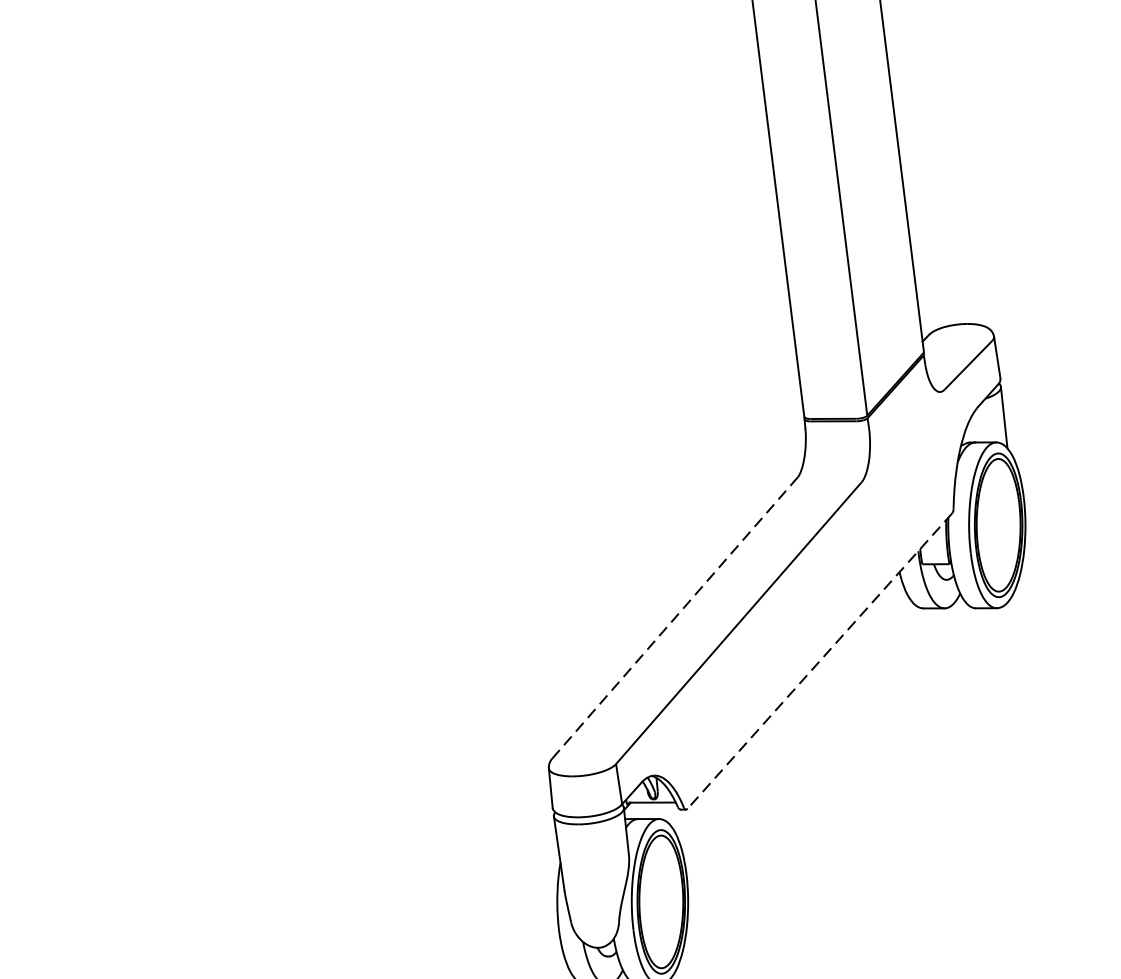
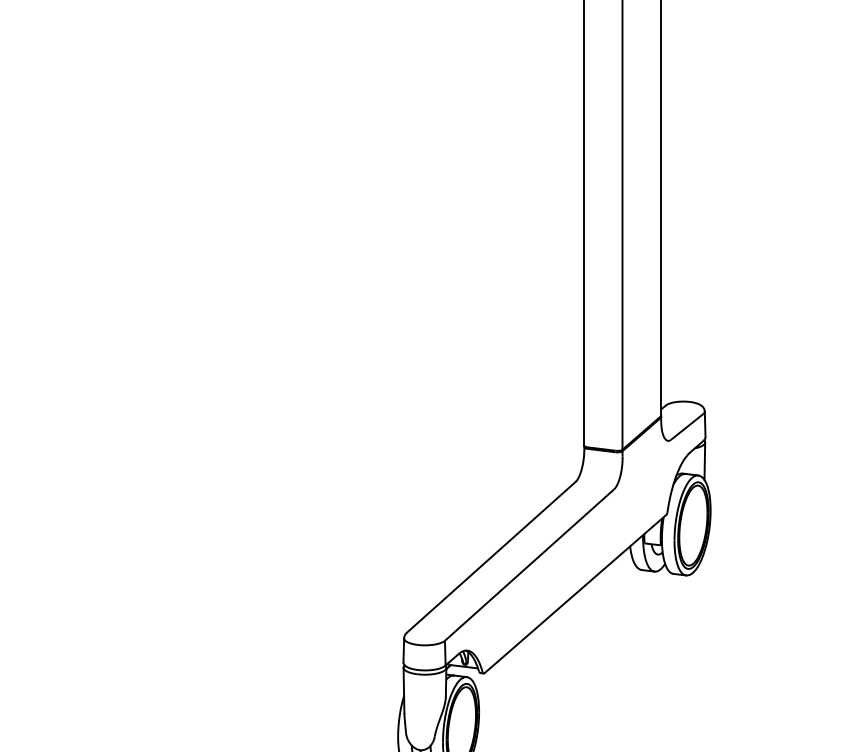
line: (675, 618) -> (491, 557), dashed -> solid
line: (819, 661) -> (575, 594), dashed -> solid

